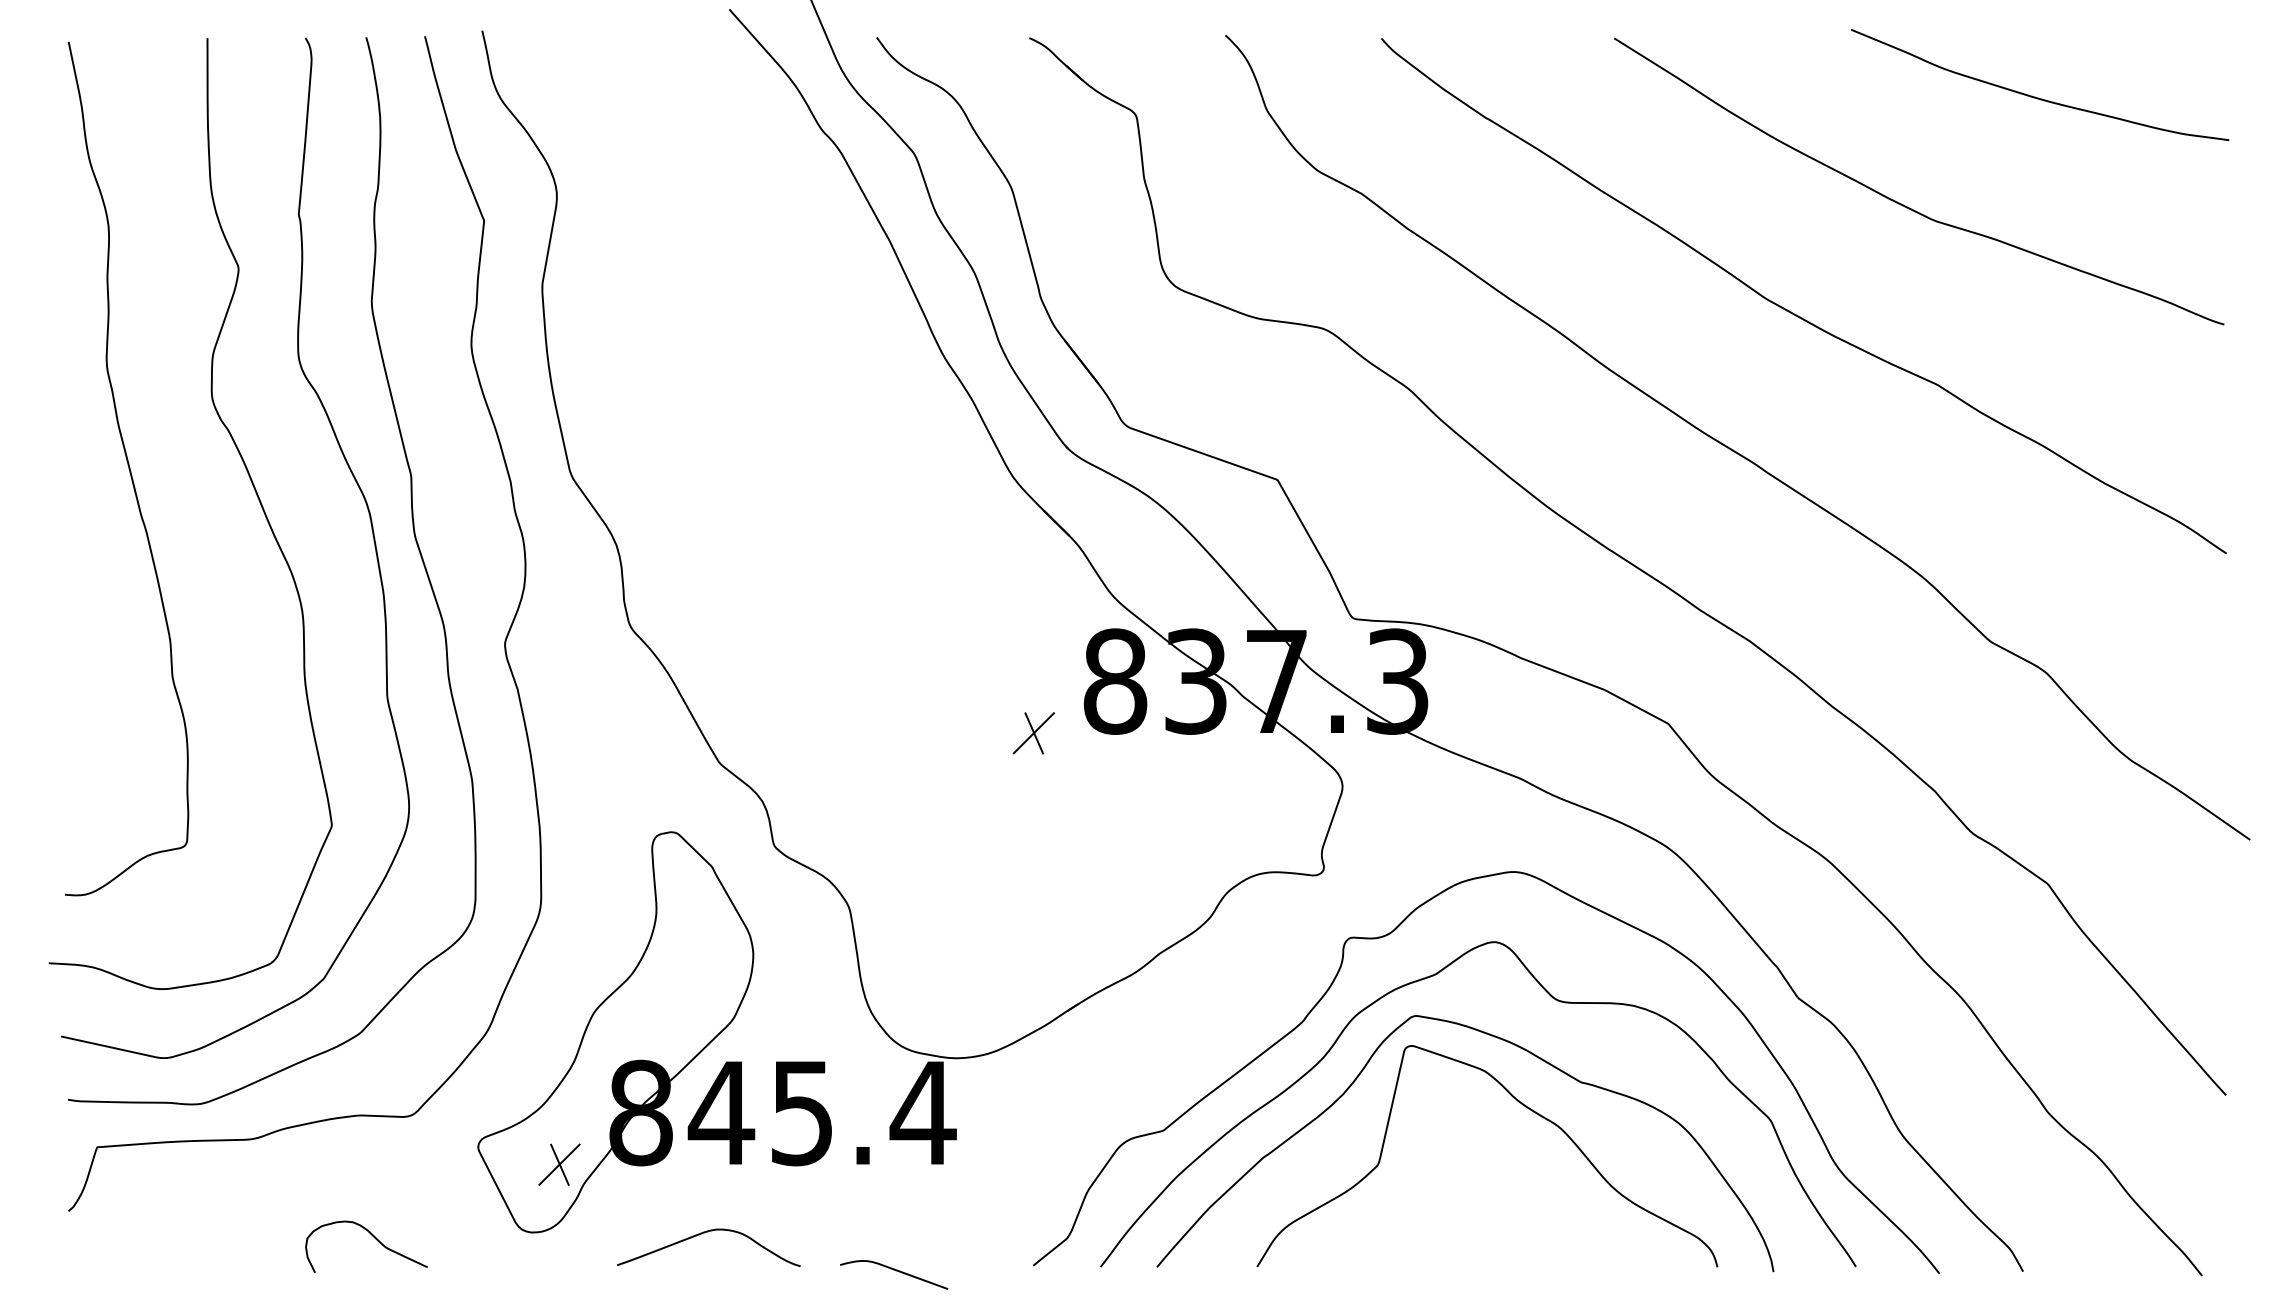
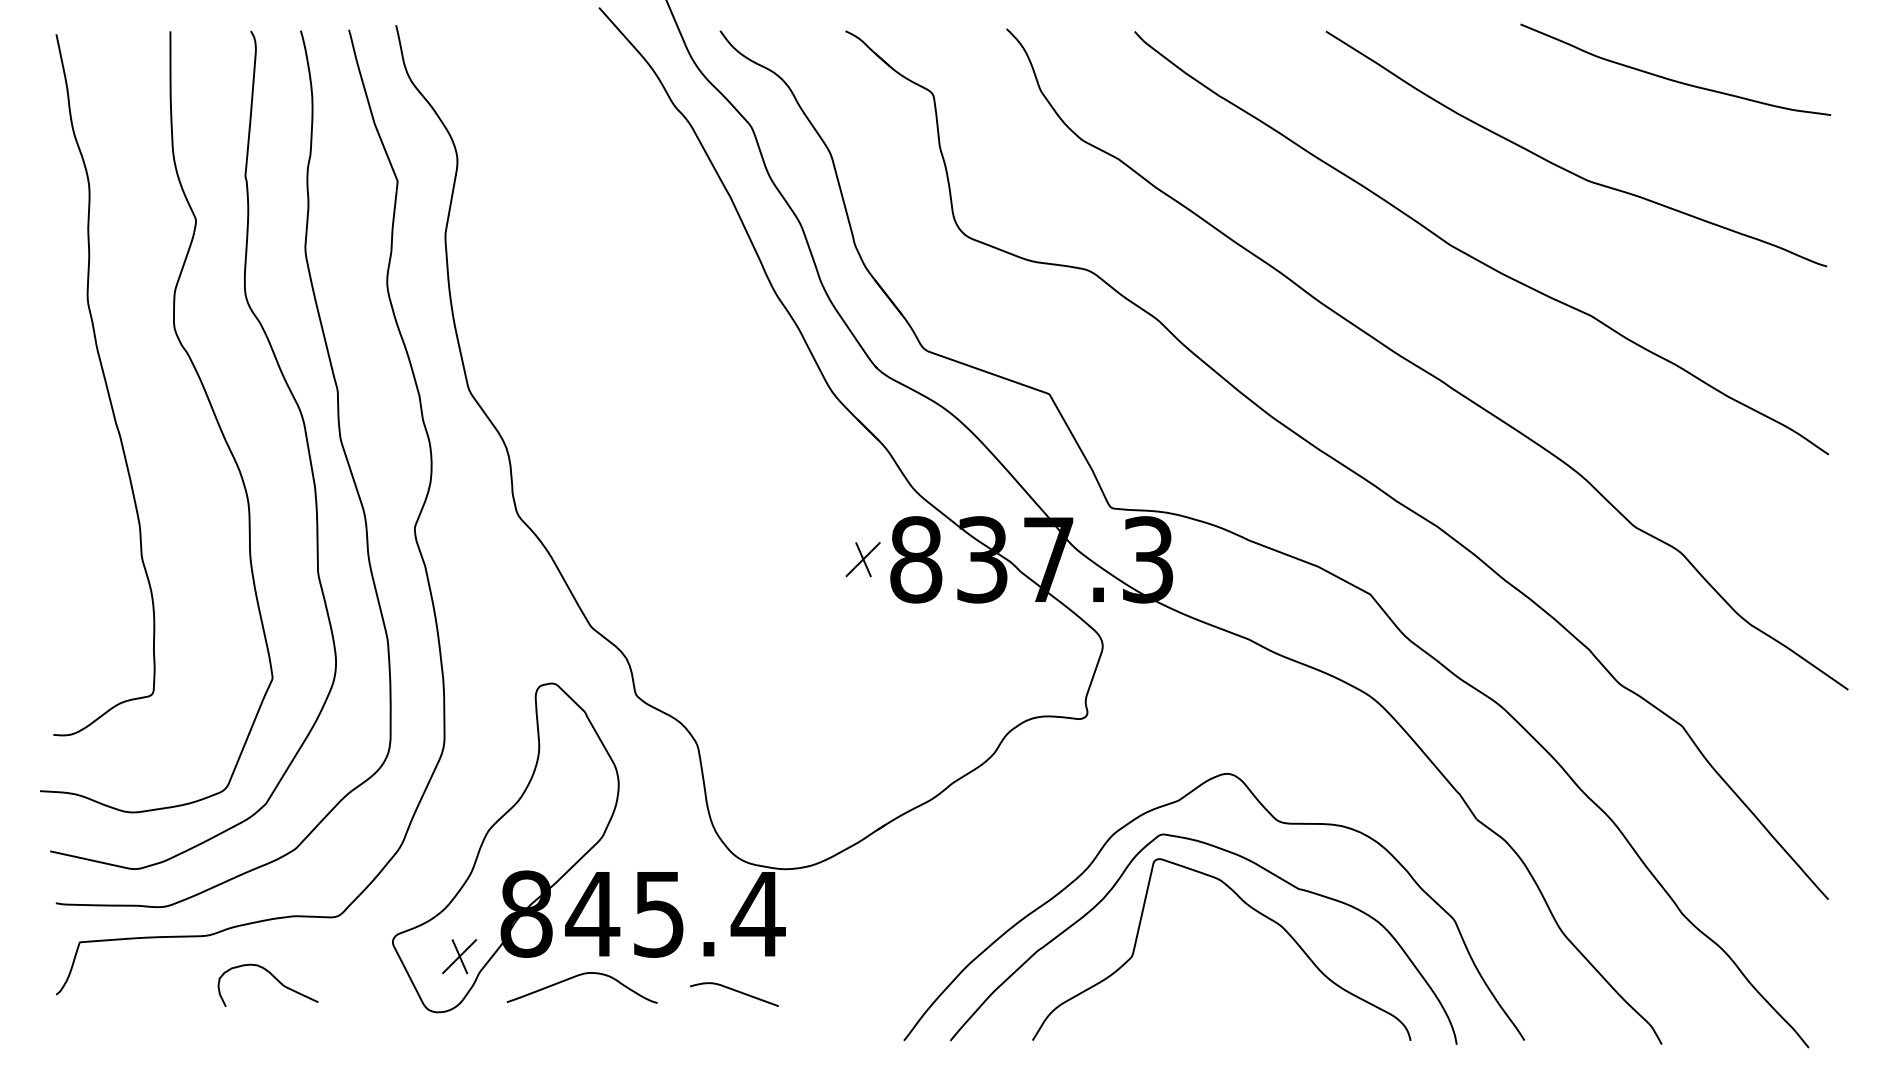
part: (1033, 733) -> (862, 559), moved
part: (1390, 934) -> (1142, 767), removed
curve: (704, 1233) -> (578, 976), moved
curve: (374, 1238) -> (274, 978), moved
curve: (896, 1271) -> (736, 991), moved

